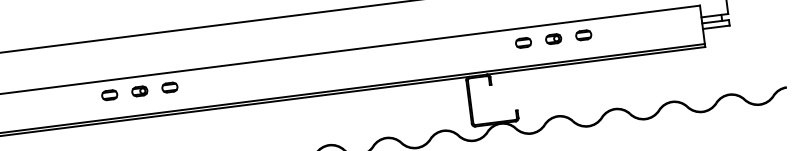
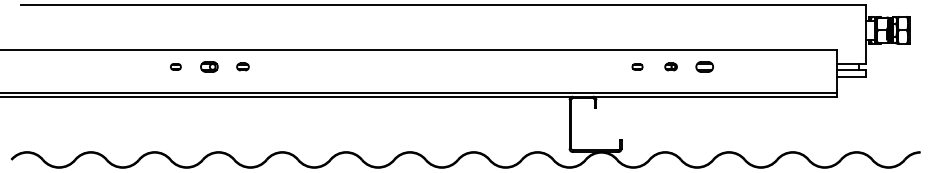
part: (552, 38) -> (670, 66), size x0.7
part: (523, 42) -> (637, 66), size x0.6
part: (169, 87) -> (242, 66), size x0.7
part: (109, 94) -> (175, 66), size x0.6

